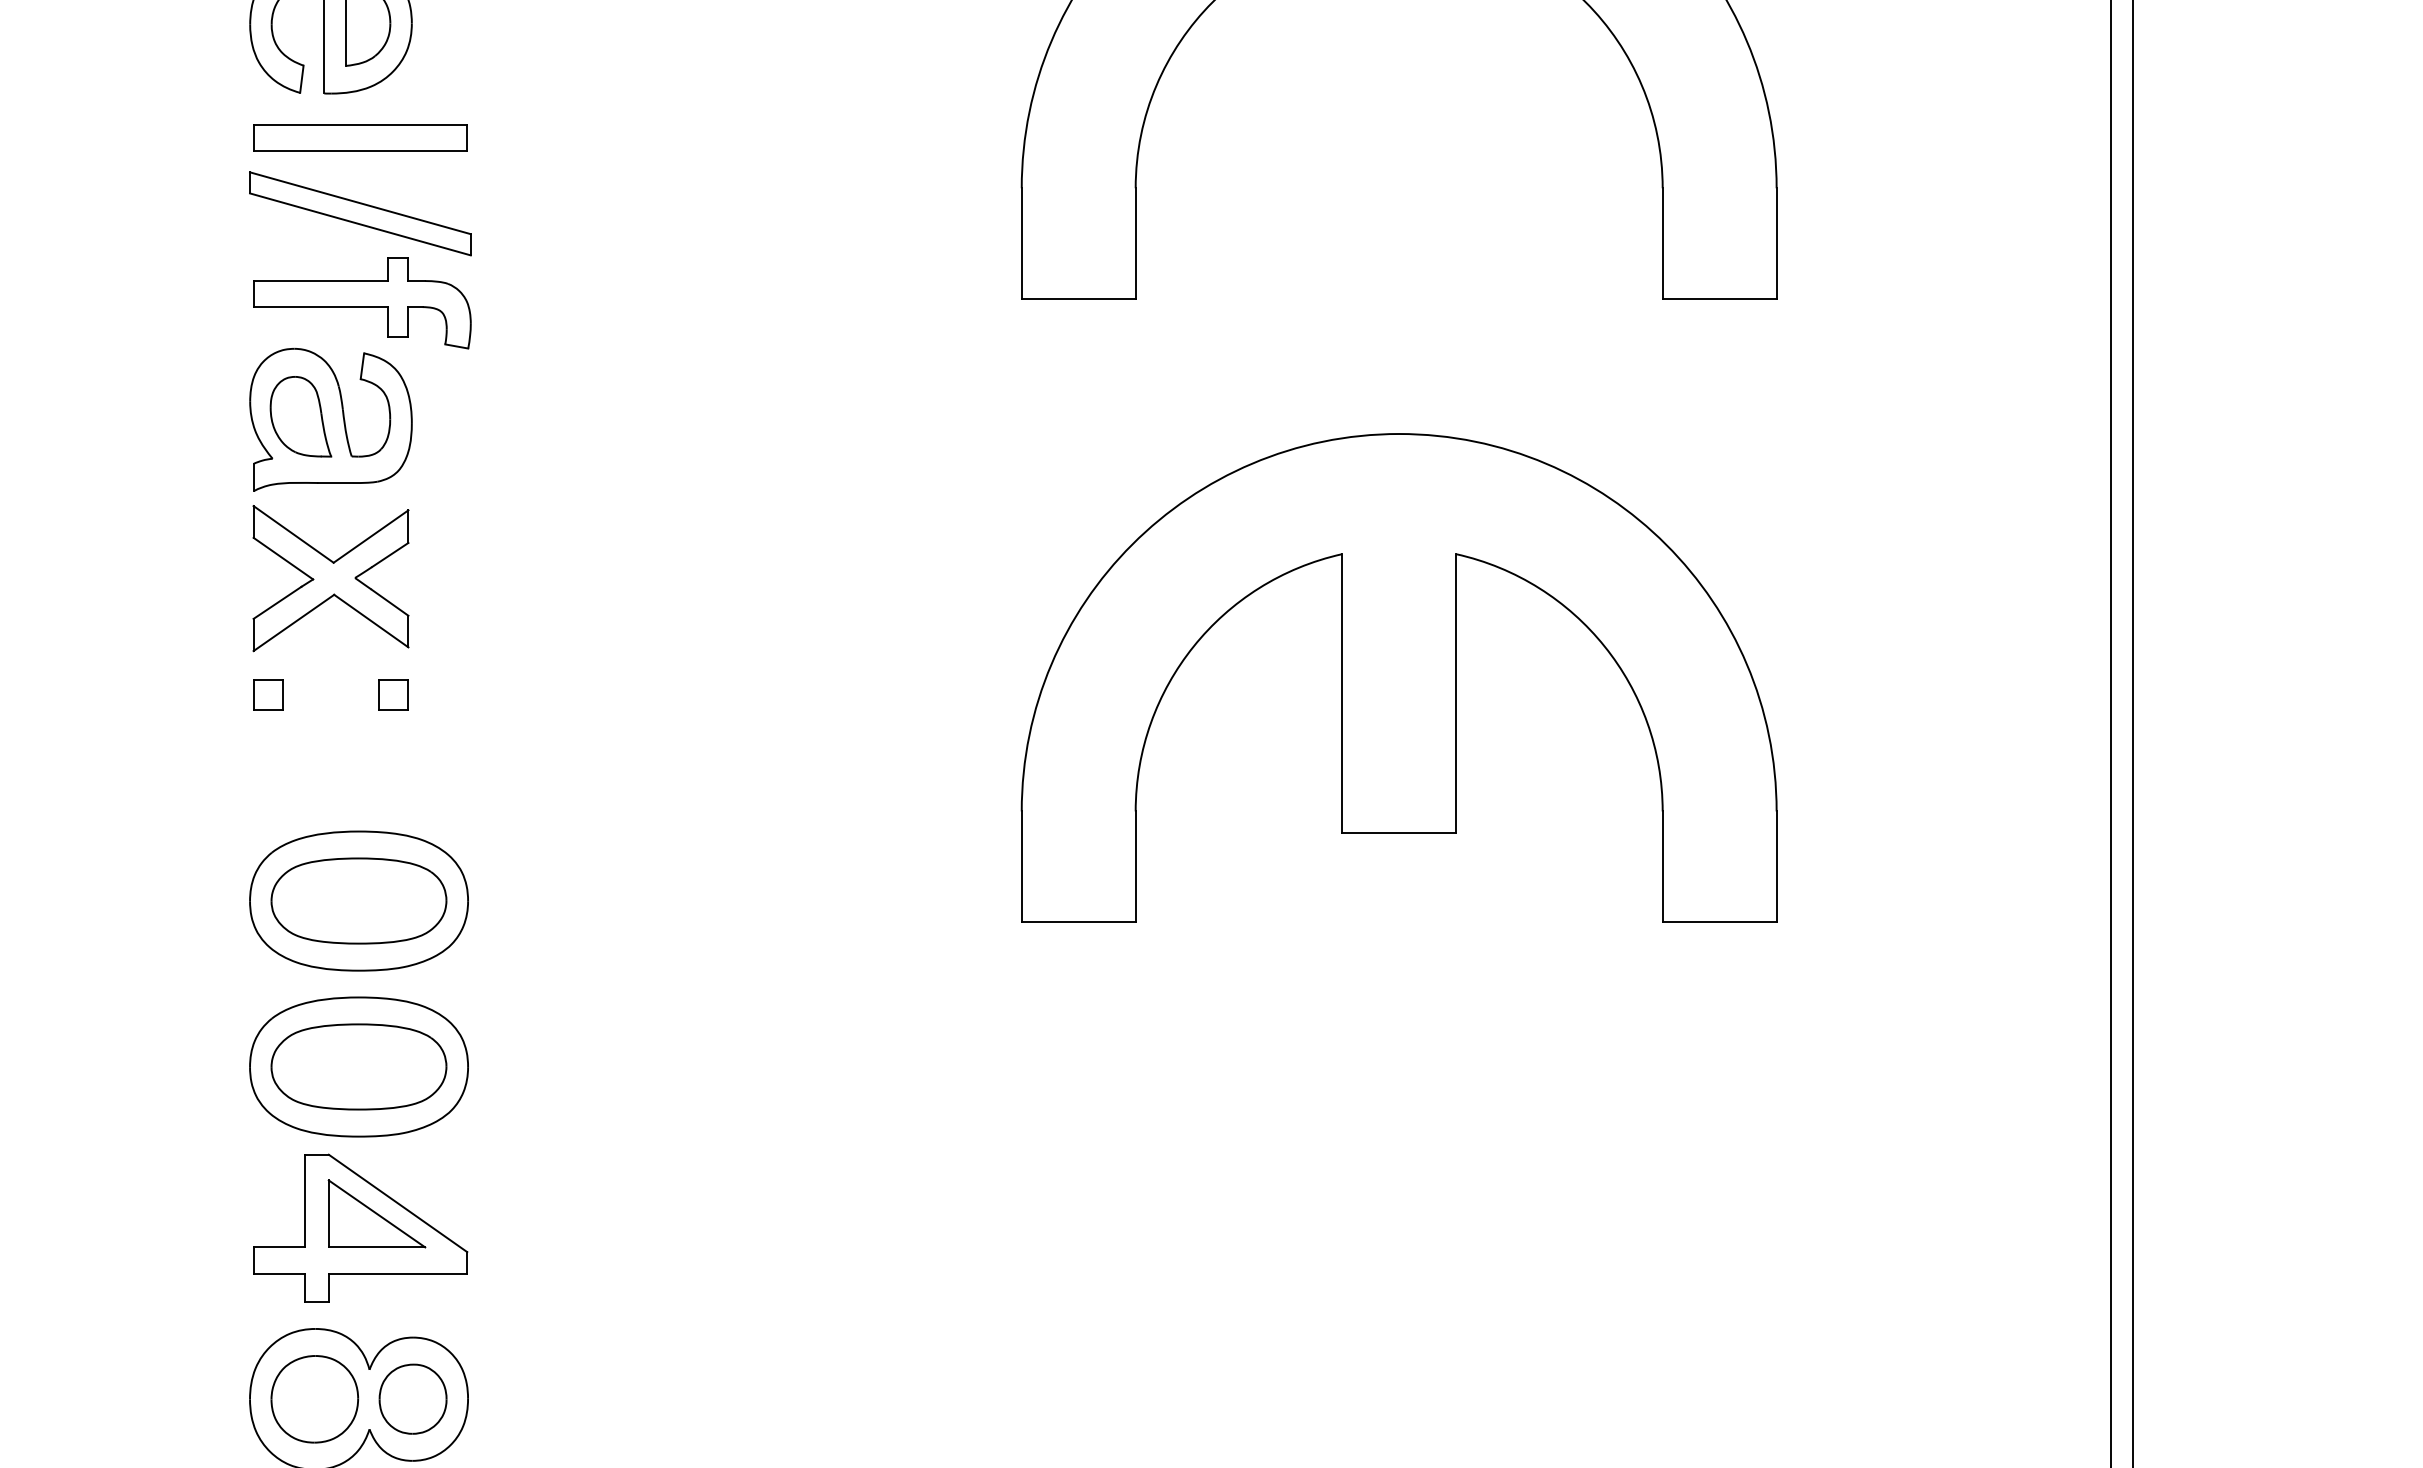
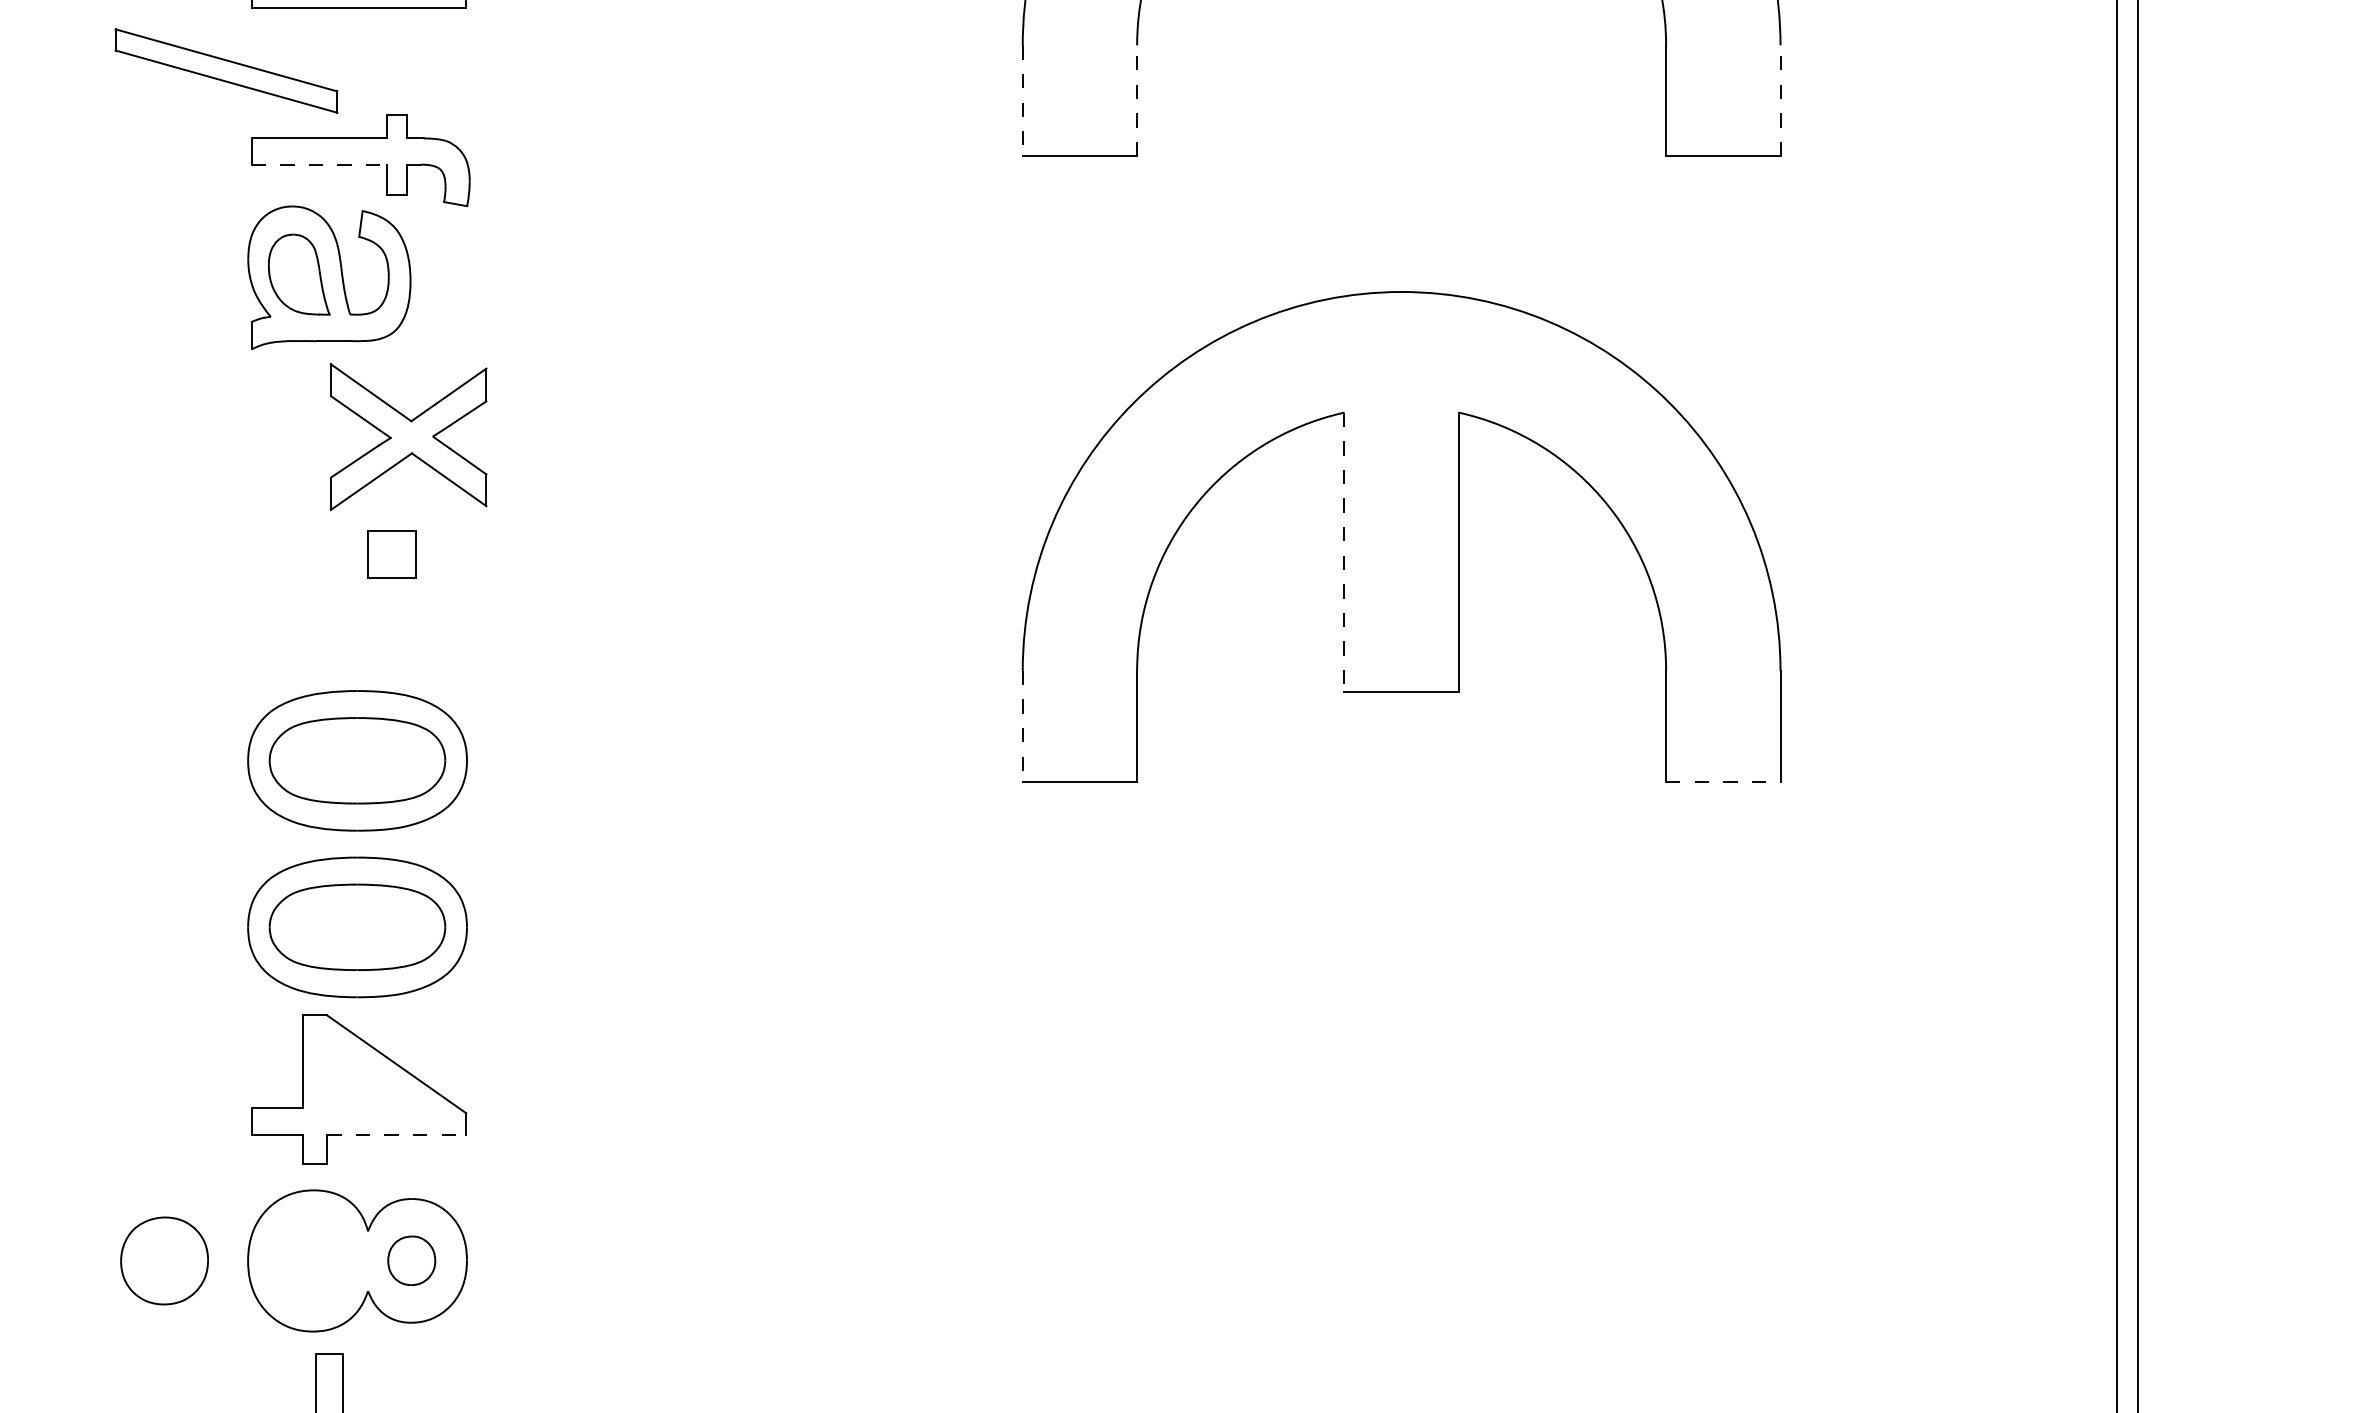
part: (360, 213) -> (226, 70), moved
line: (1135, 243) -> (1136, 100), solid -> dashed
line: (1776, 243) -> (1780, 100), solid -> dashed
line: (1021, 244) -> (1022, 101), solid -> dashed
line: (321, 307) -> (319, 165), solid -> dashed
part: (330, 578) -> (408, 437), moved
part: (268, 694) -> (266, 553), removed
part: (393, 694) -> (392, 553), size x1.6
line: (1342, 694) -> (1344, 553), solid -> dashed
line: (1021, 867) -> (1022, 727), solid -> dashed
line: (1719, 921) -> (1723, 781), solid -> dashed
part: (376, 1213) -> (375, 1074), removed
line: (398, 1273) -> (397, 1134), solid -> dashed
part: (412, 1398) -> (411, 1260), size x0.7
part: (314, 1399) -> (164, 1261), moved

